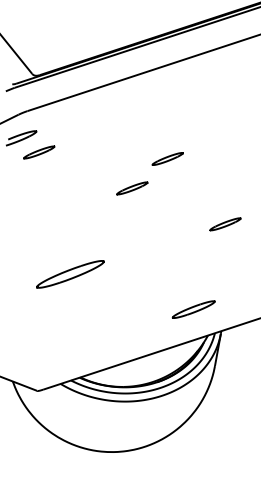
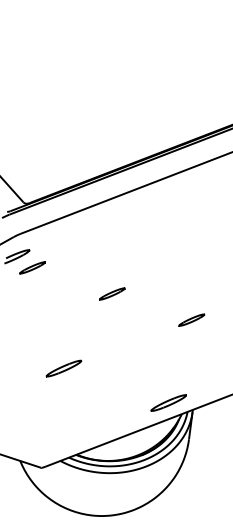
part: (167, 158) -> (140, 267), removed
part: (69, 274) -> (63, 368), size x0.62
part: (193, 308) -> (168, 402), moved

